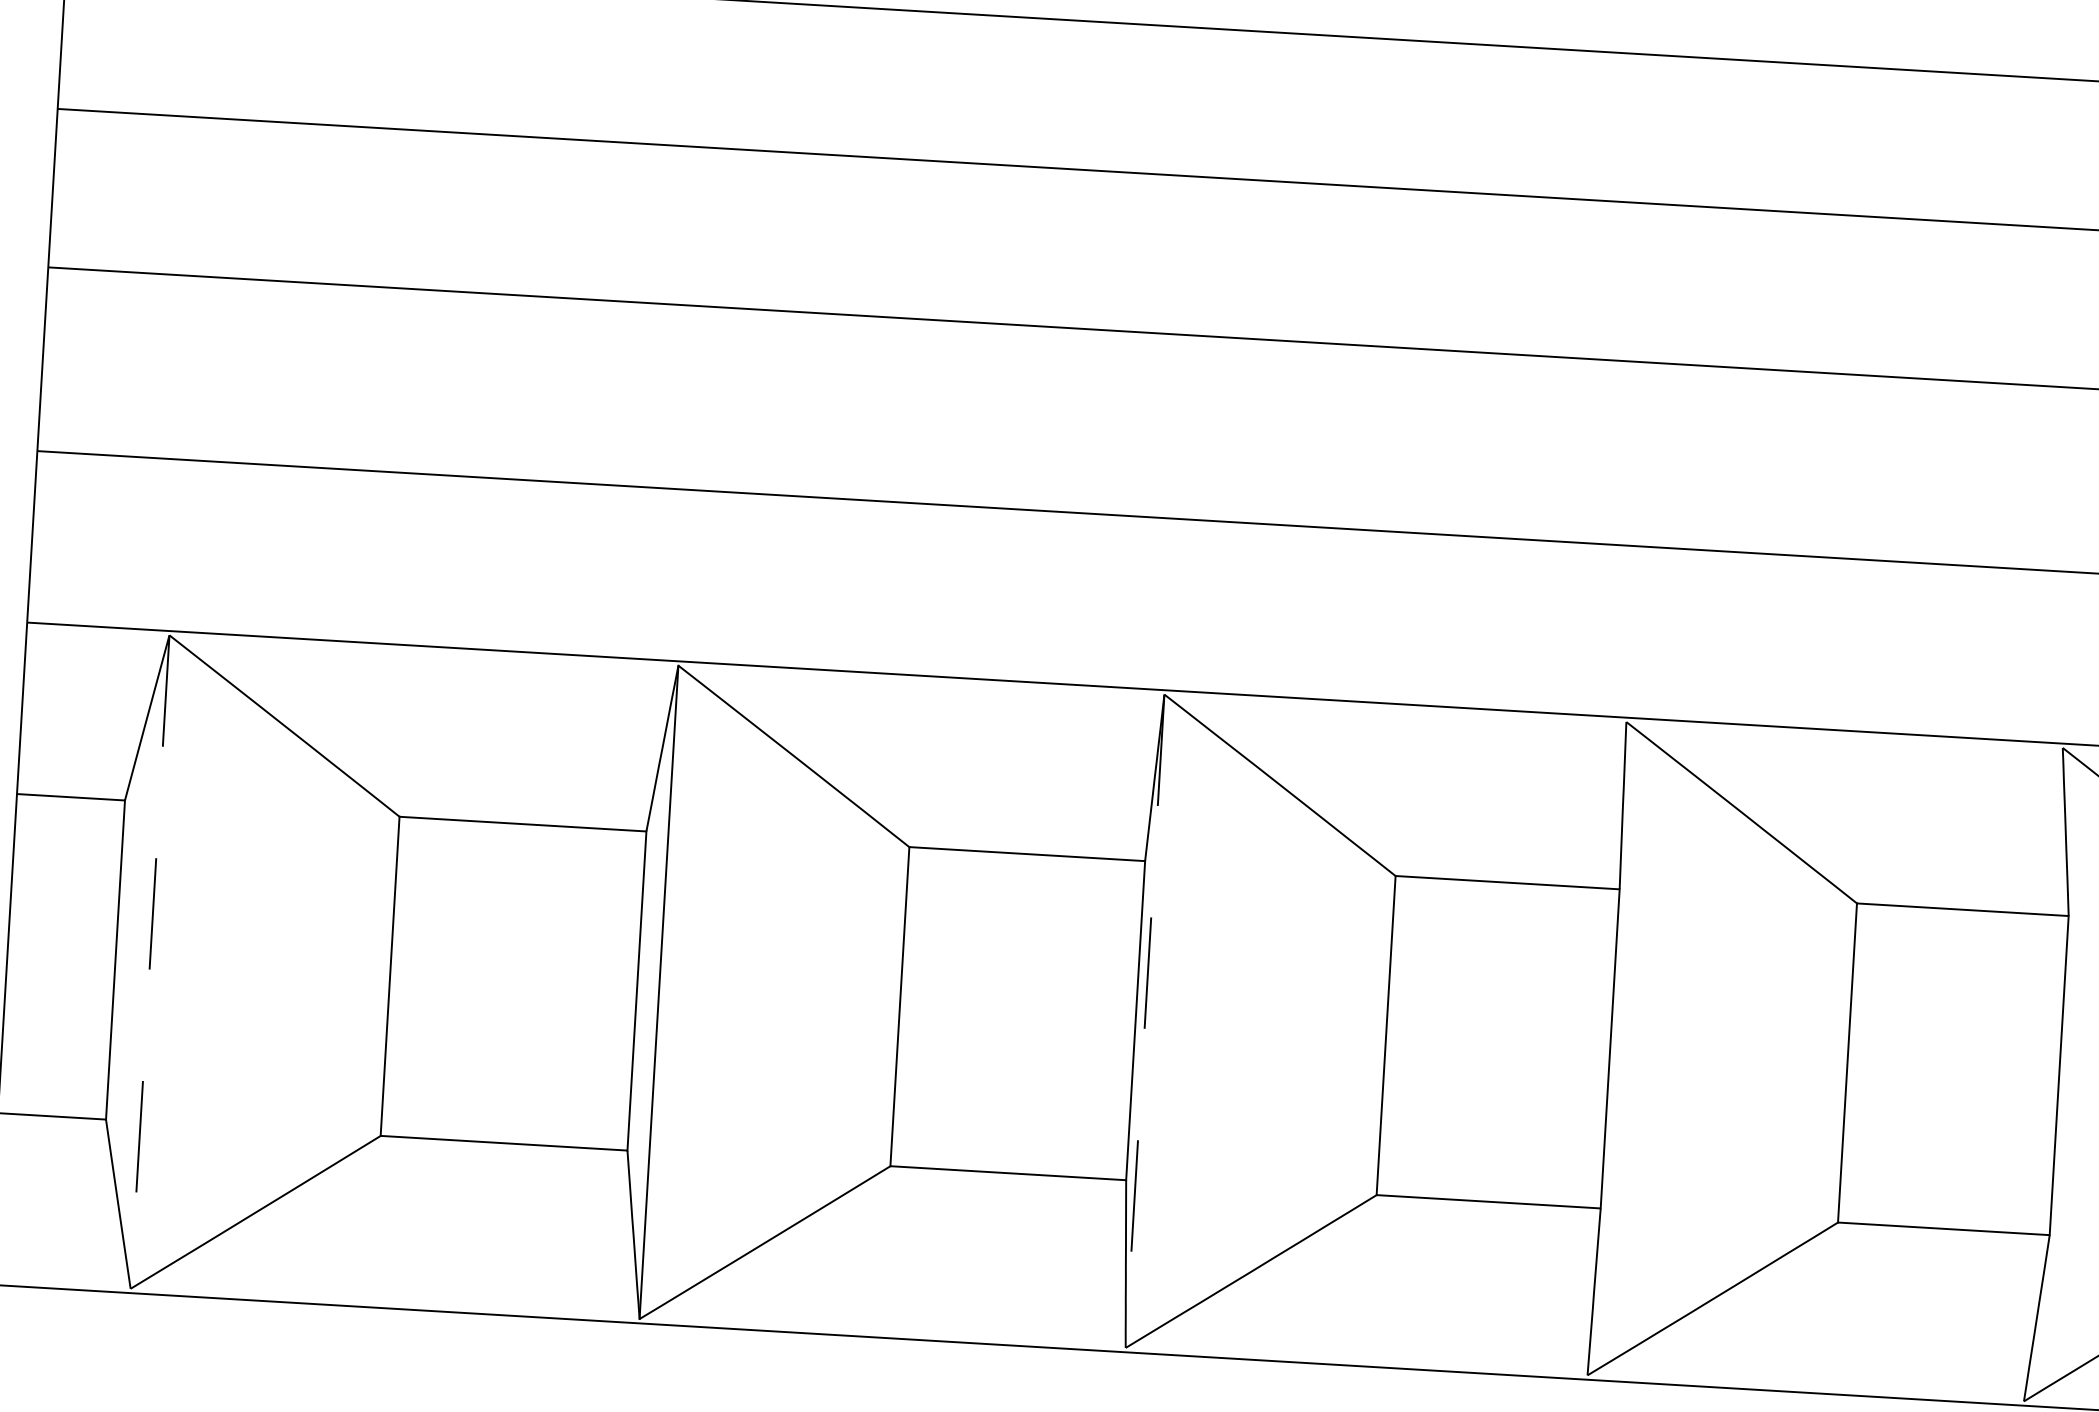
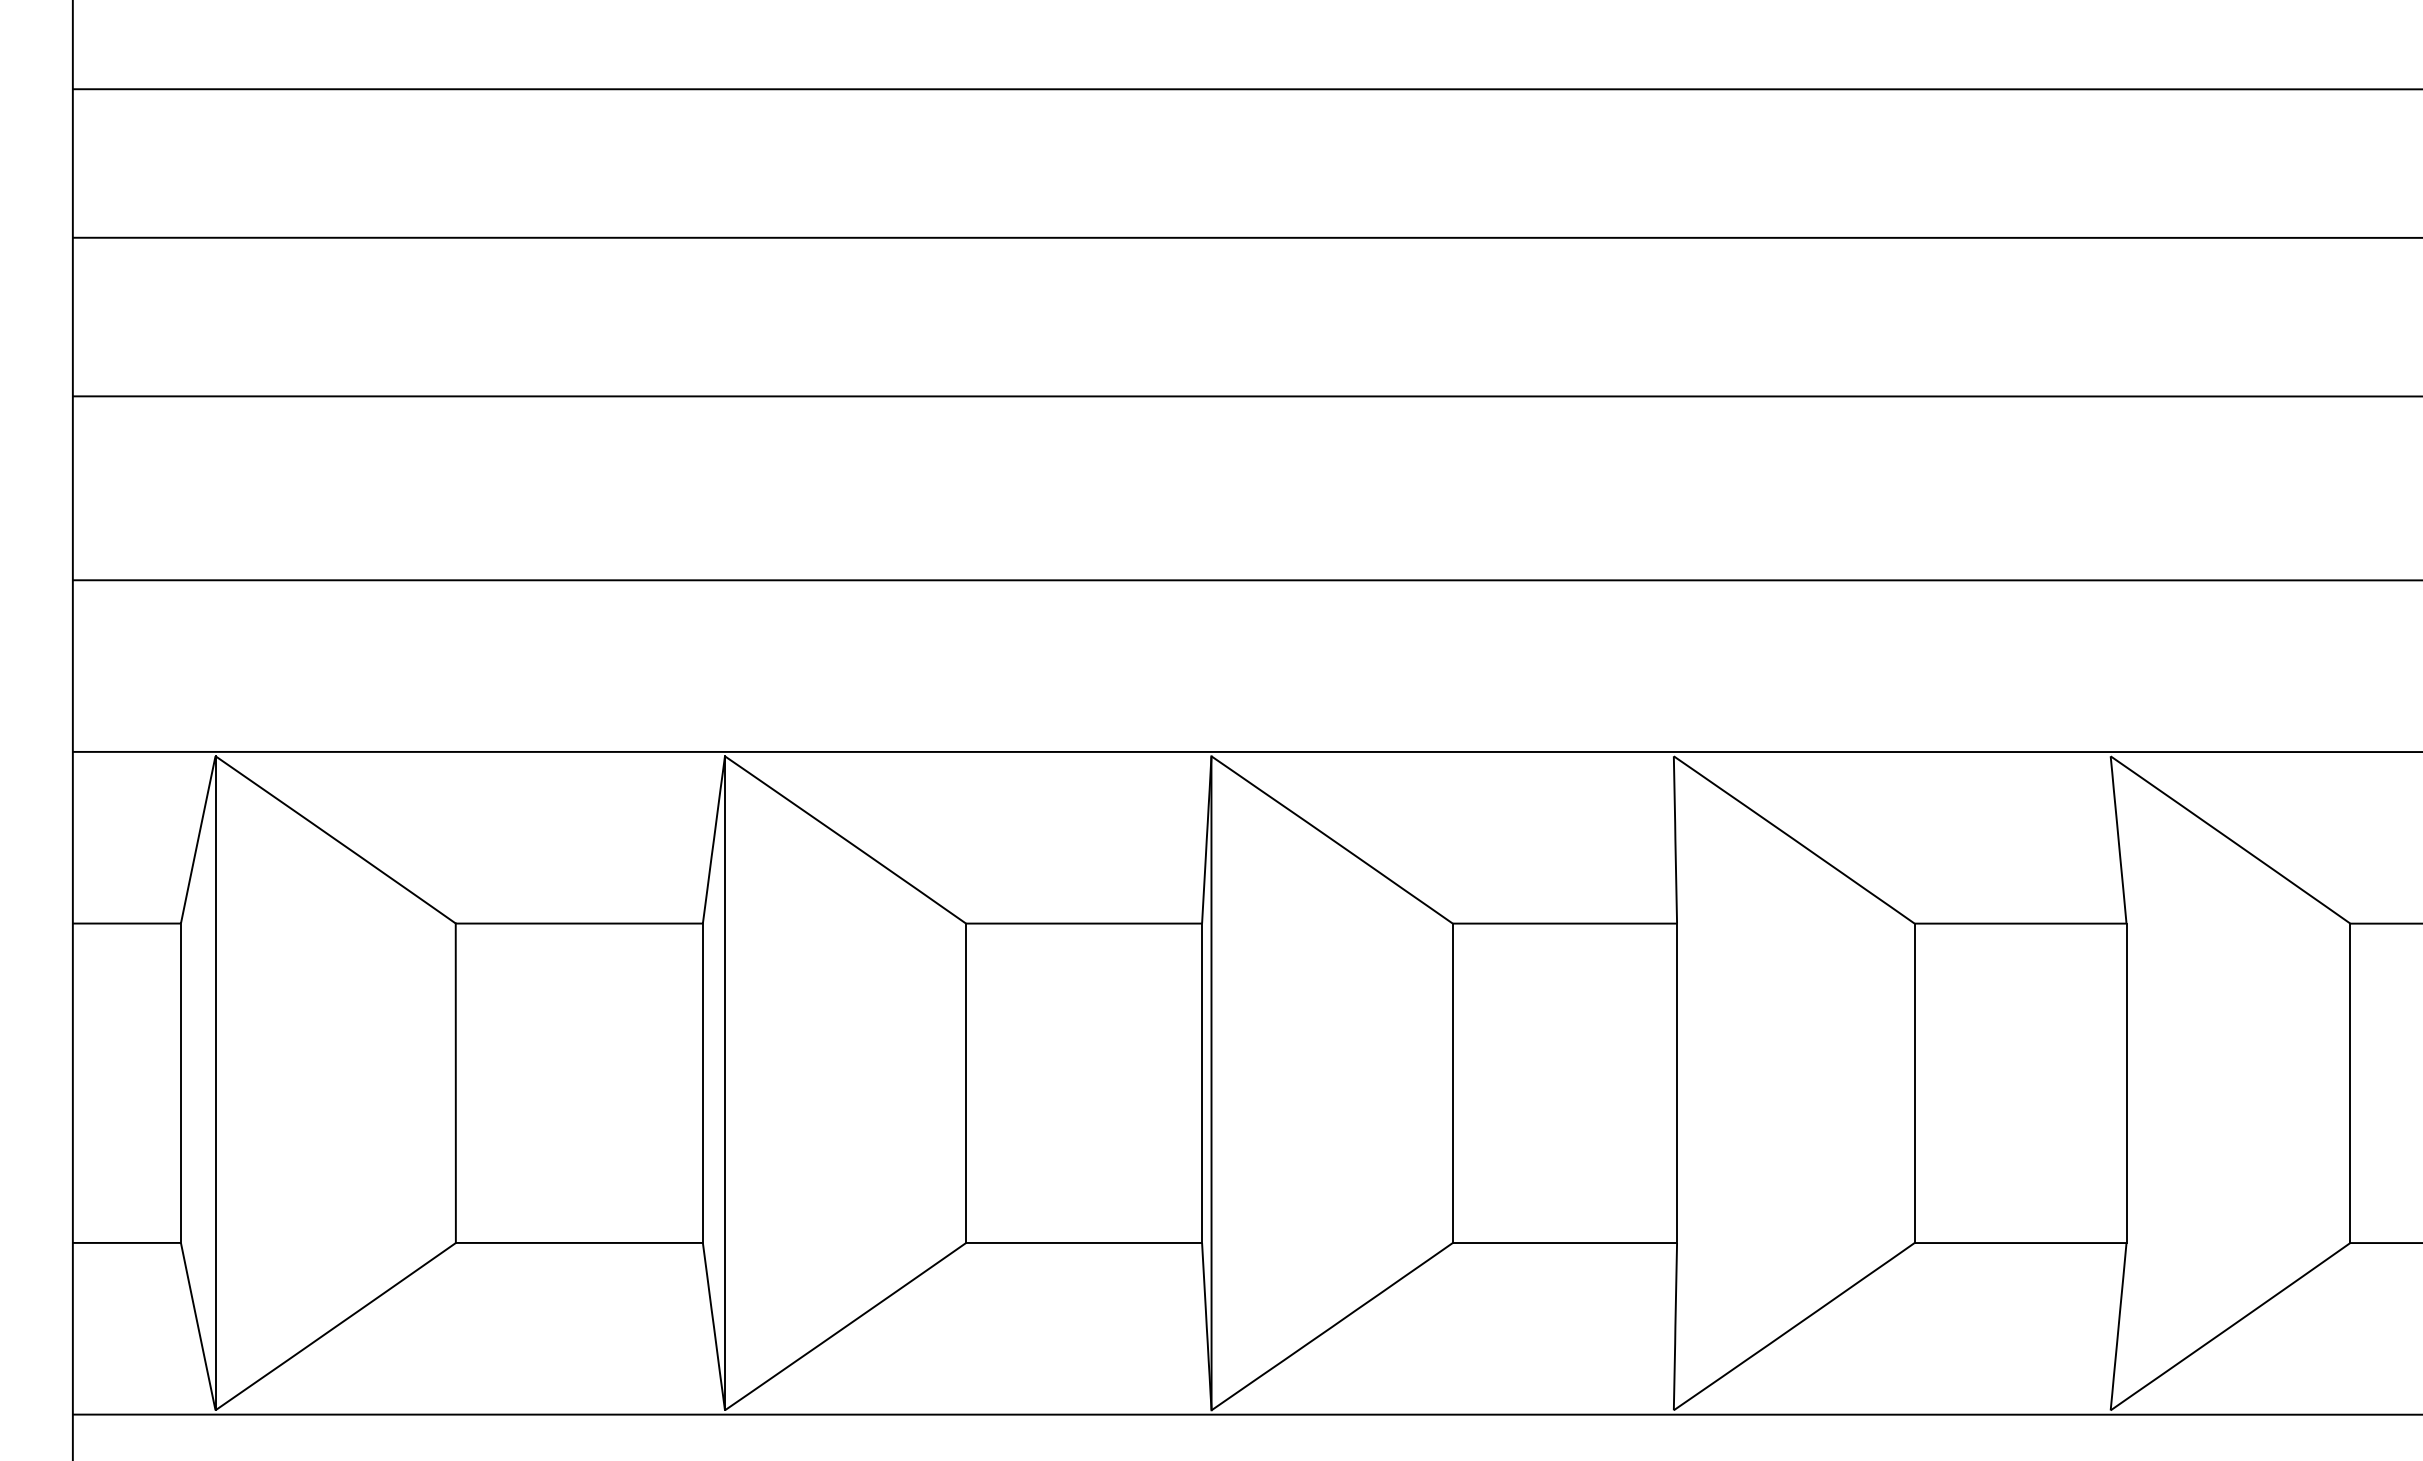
line: (150, 962) -> (215, 1083), dashed -> solid
line: (1145, 1021) -> (1211, 1083), dashed -> solid

